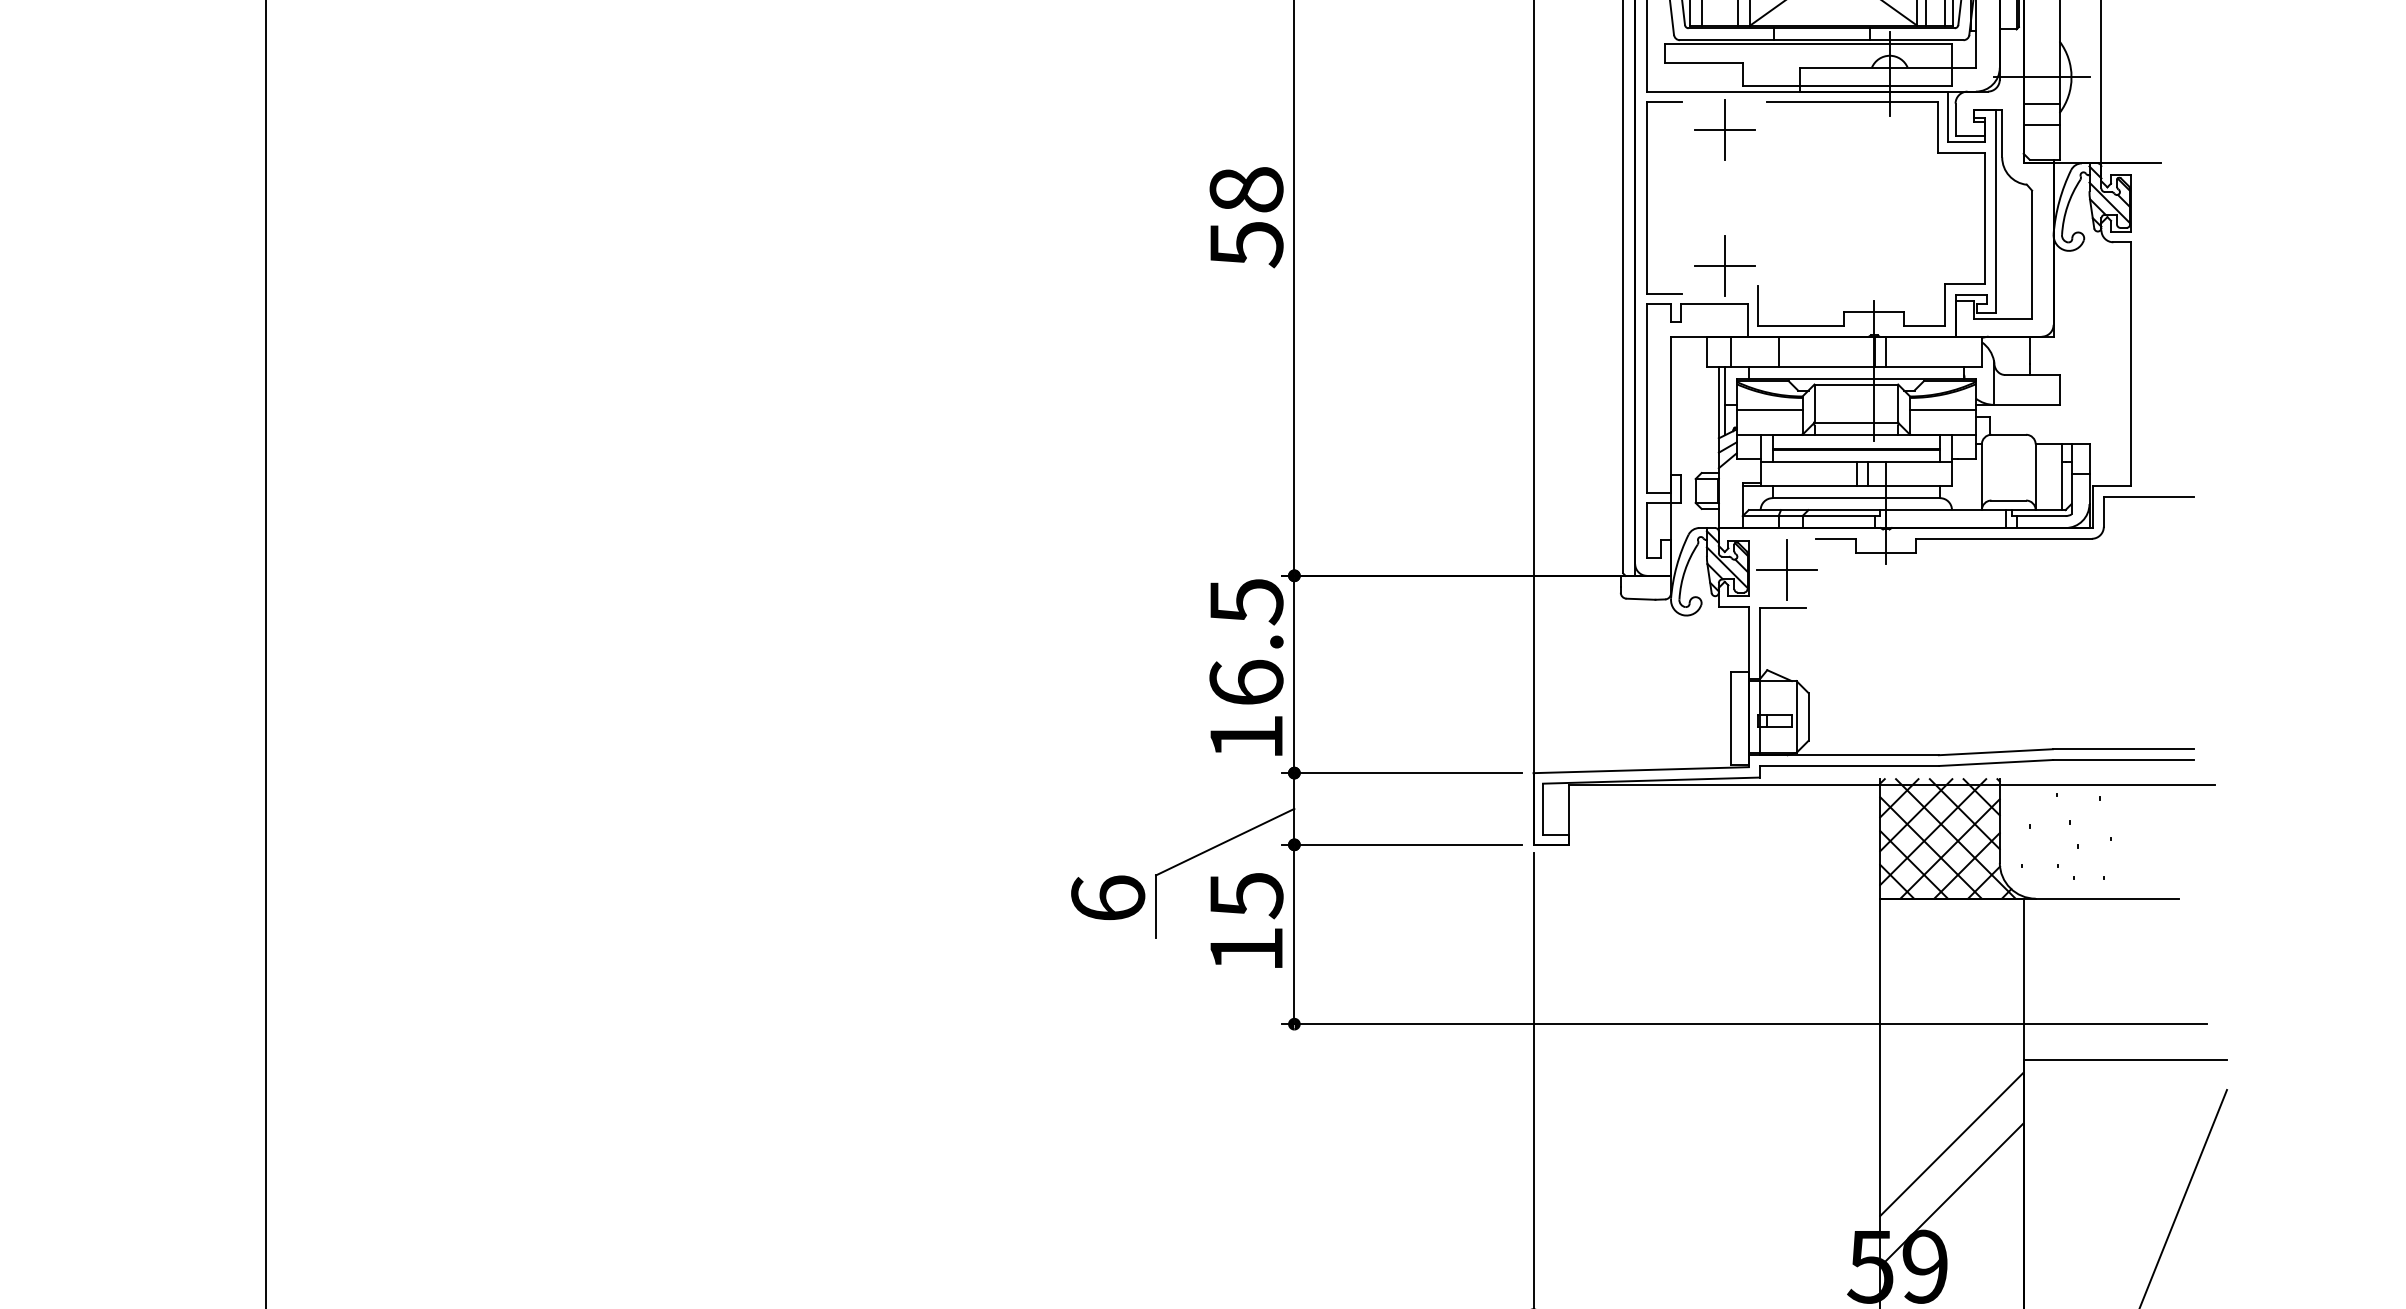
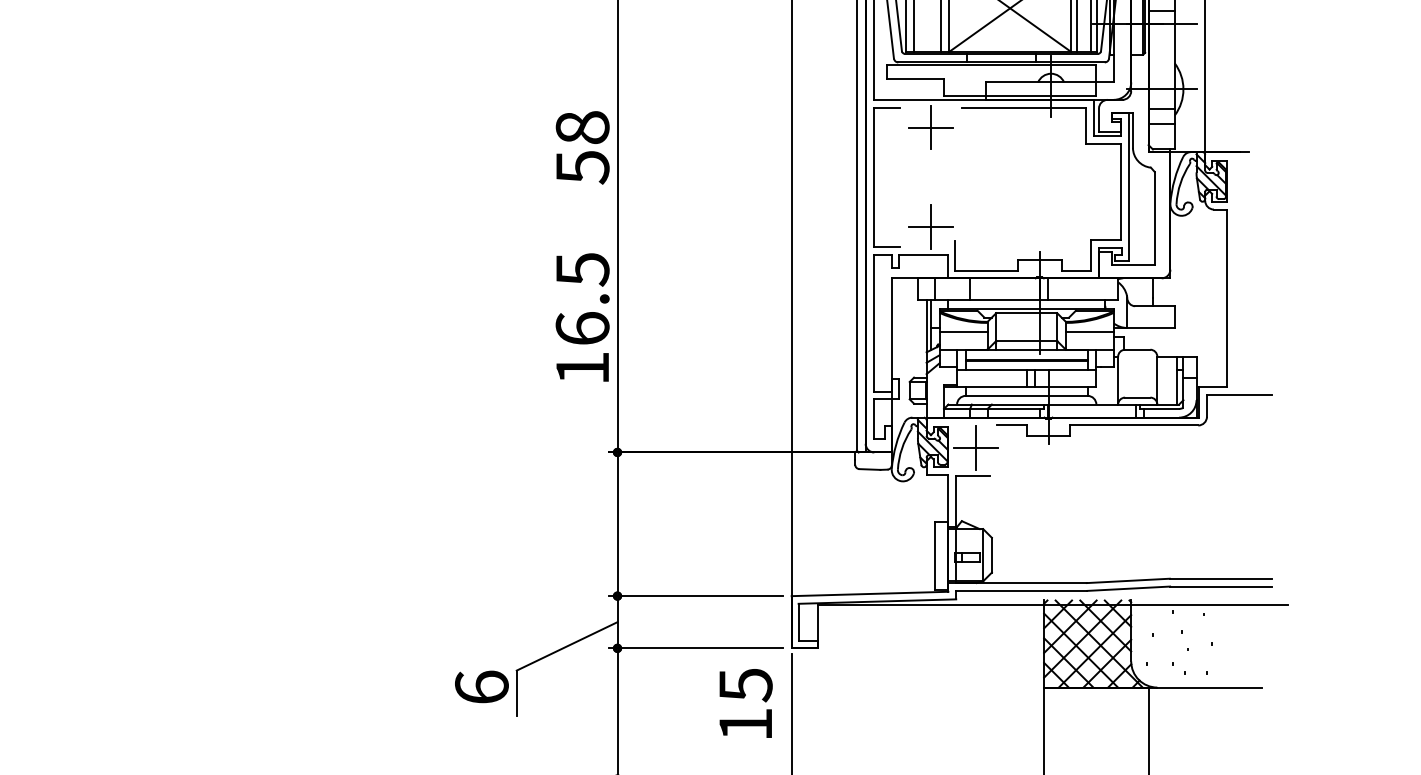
text: (1246, 217) -> (582, 147), moved
text: (1246, 667) -> (582, 317), moved
text: (1246, 920) -> (745, 703), moved

